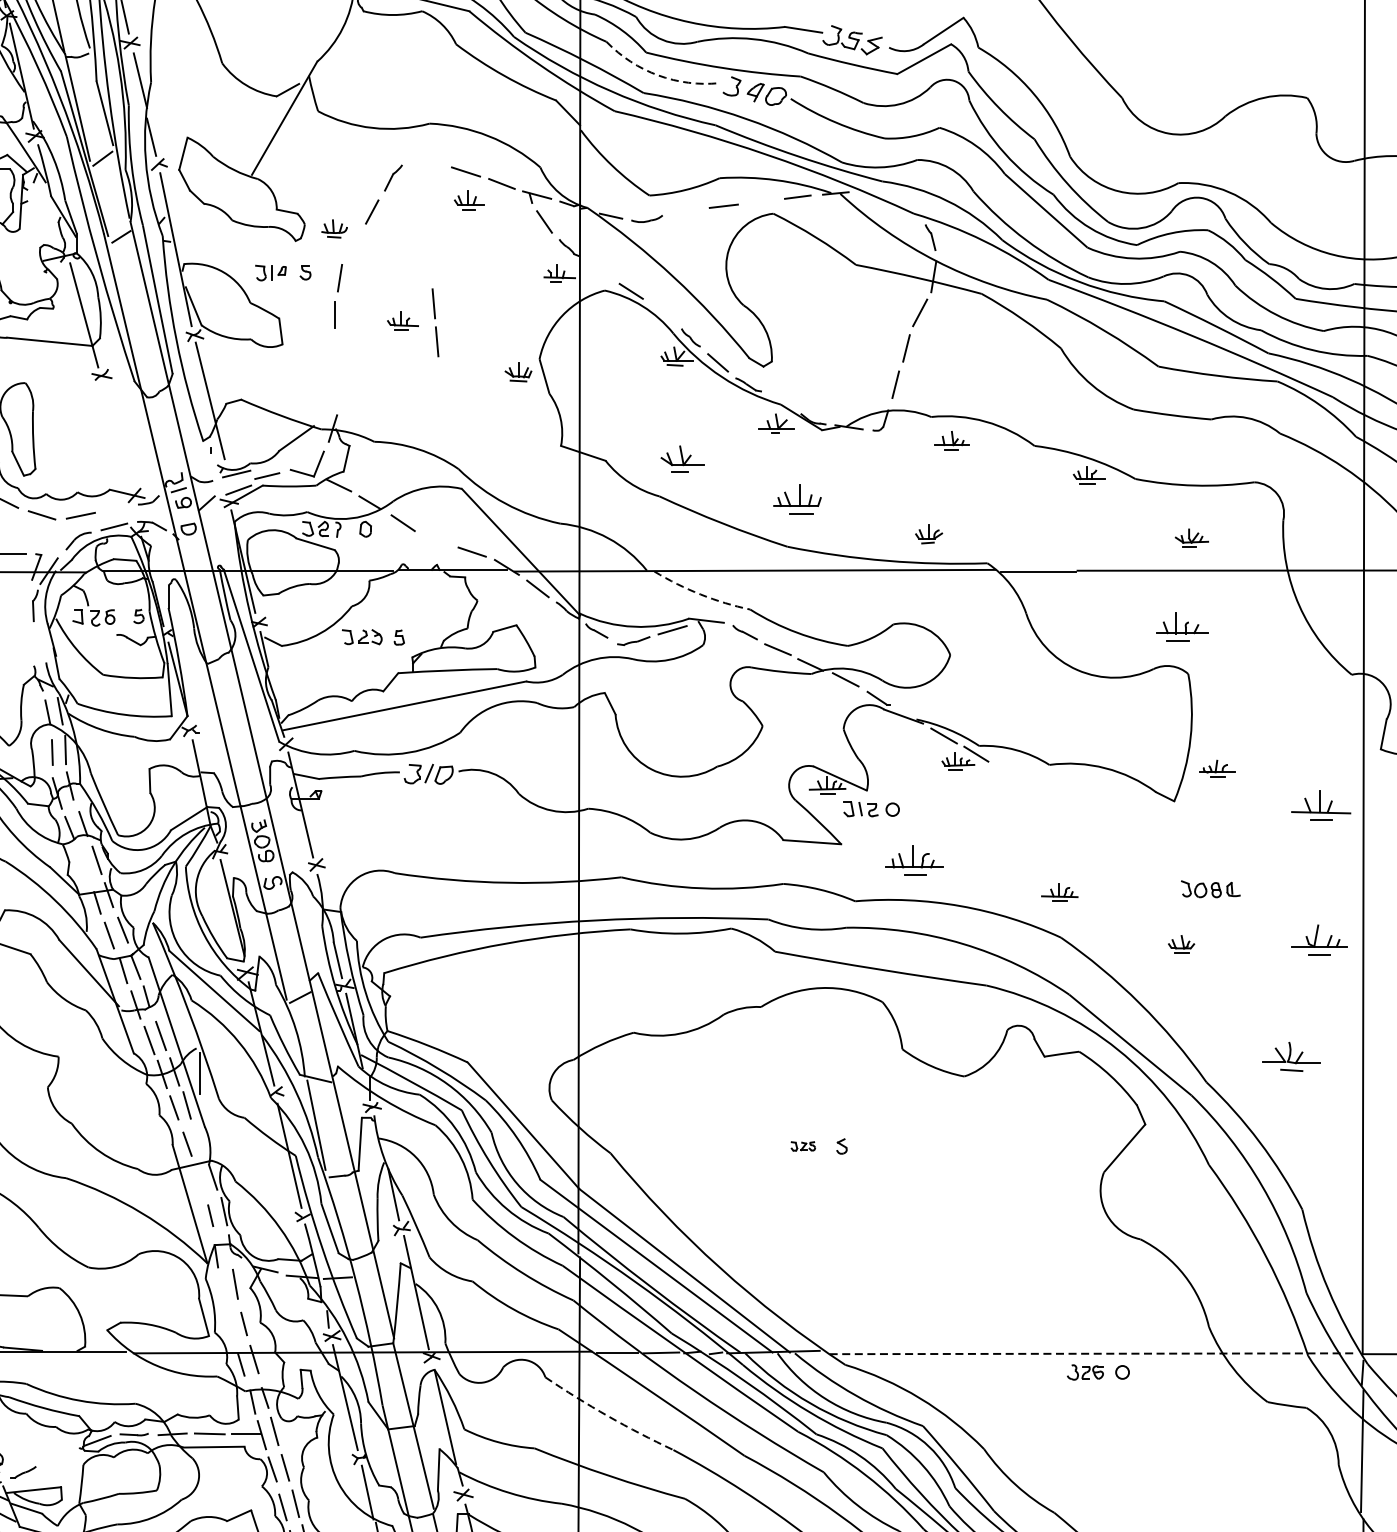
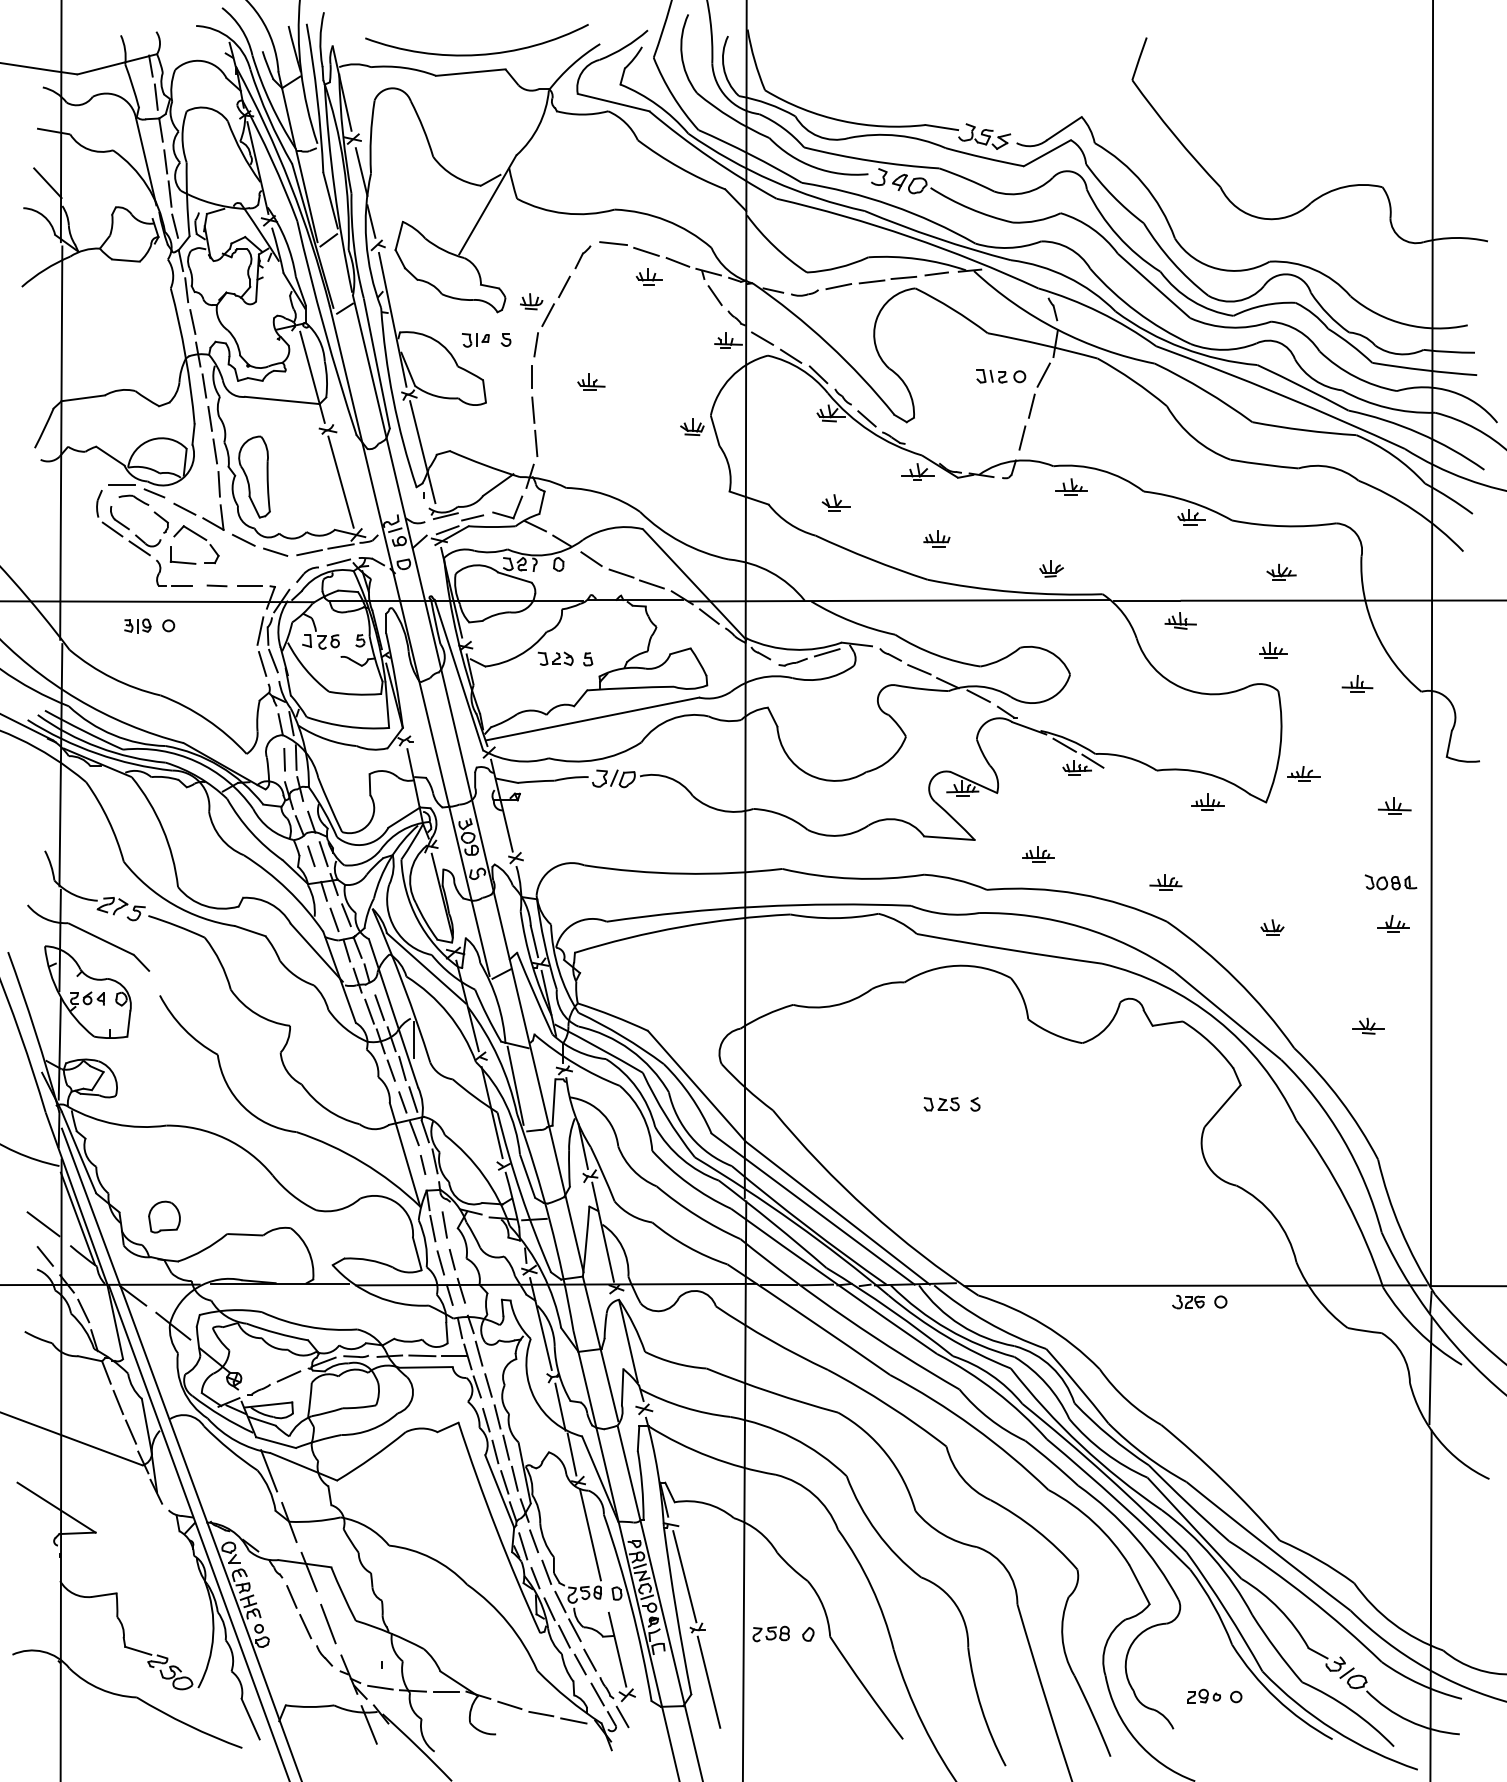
arc: (658, 75) -> (814, 167), dashed -> solid
line: (428, 162) -> (613, 243), added
line: (759, 201) -> (903, 277), added
line: (685, 211) -> (838, 286), added
line: (352, 244) -> (547, 315), added
line: (598, 270) -> (762, 338), added
line: (662, 312) -> (818, 374), added
line: (435, 318) -> (534, 423), moved
line: (116, 434) -> (340, 481), added
part: (682, 458) -> (835, 502), size x0.71
part: (797, 499) -> (936, 538), size x0.62
line: (116, 508) -> (340, 546), added
line: (437, 539) -> (621, 573), added
part: (1076, 593) -> (1180, 620), added
arc: (700, 594) -> (851, 621), dashed -> solid
line: (24, 604) -> (260, 630), added
part: (1182, 627) -> (1273, 650), size x0.62
line: (39, 639) -> (273, 660), added
line: (27, 642) -> (262, 663), added
part: (1278, 665) -> (1357, 683), added
part: (1107, 800) -> (1207, 801), added
part: (1321, 804) -> (1394, 805), size x0.62
part: (871, 809) -> (1001, 376), moved
part: (914, 860) -> (1038, 854), size x0.62
line: (83, 861) -> (311, 855), added
part: (1210, 889) -> (1390, 882), moved
part: (1319, 939) -> (1393, 923), size x0.62
part: (1291, 1056) -> (1368, 1025), size x0.62
line: (199, 1140) -> (413, 1099), added
part: (803, 1146) -> (941, 1104), size x1.67
line: (200, 1179) -> (414, 1133), added
line: (221, 1288) -> (432, 1228), added
line: (230, 1327) -> (440, 1262), added
line: (1093, 1353) -> (1195, 1285), dashed -> solid
arc: (607, 1416) -> (770, 1340), dashed -> solid
line: (56, 1457) -> (288, 1376), added

